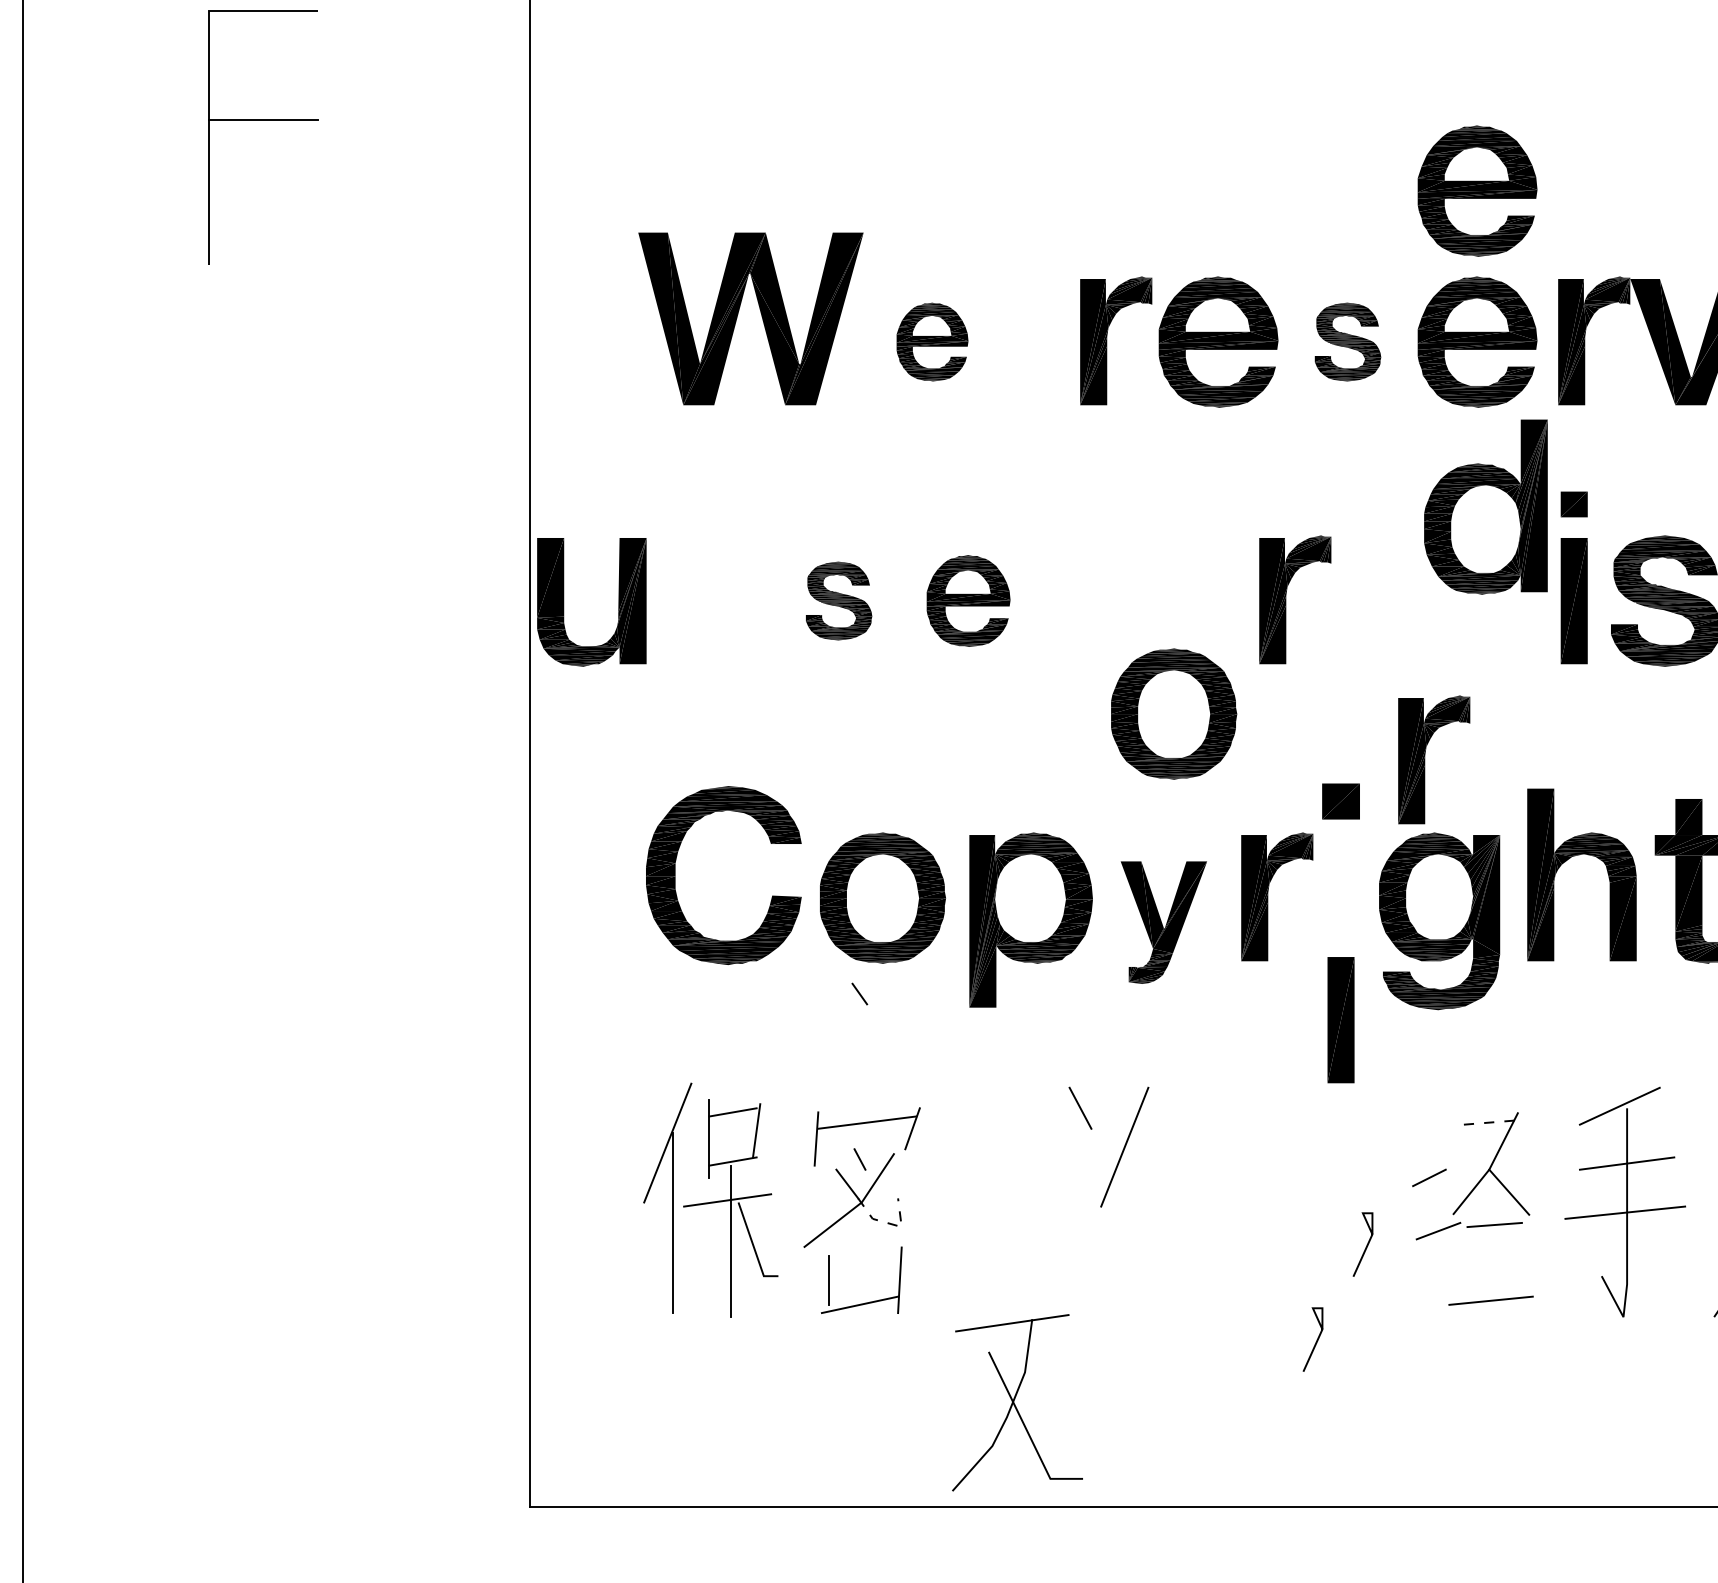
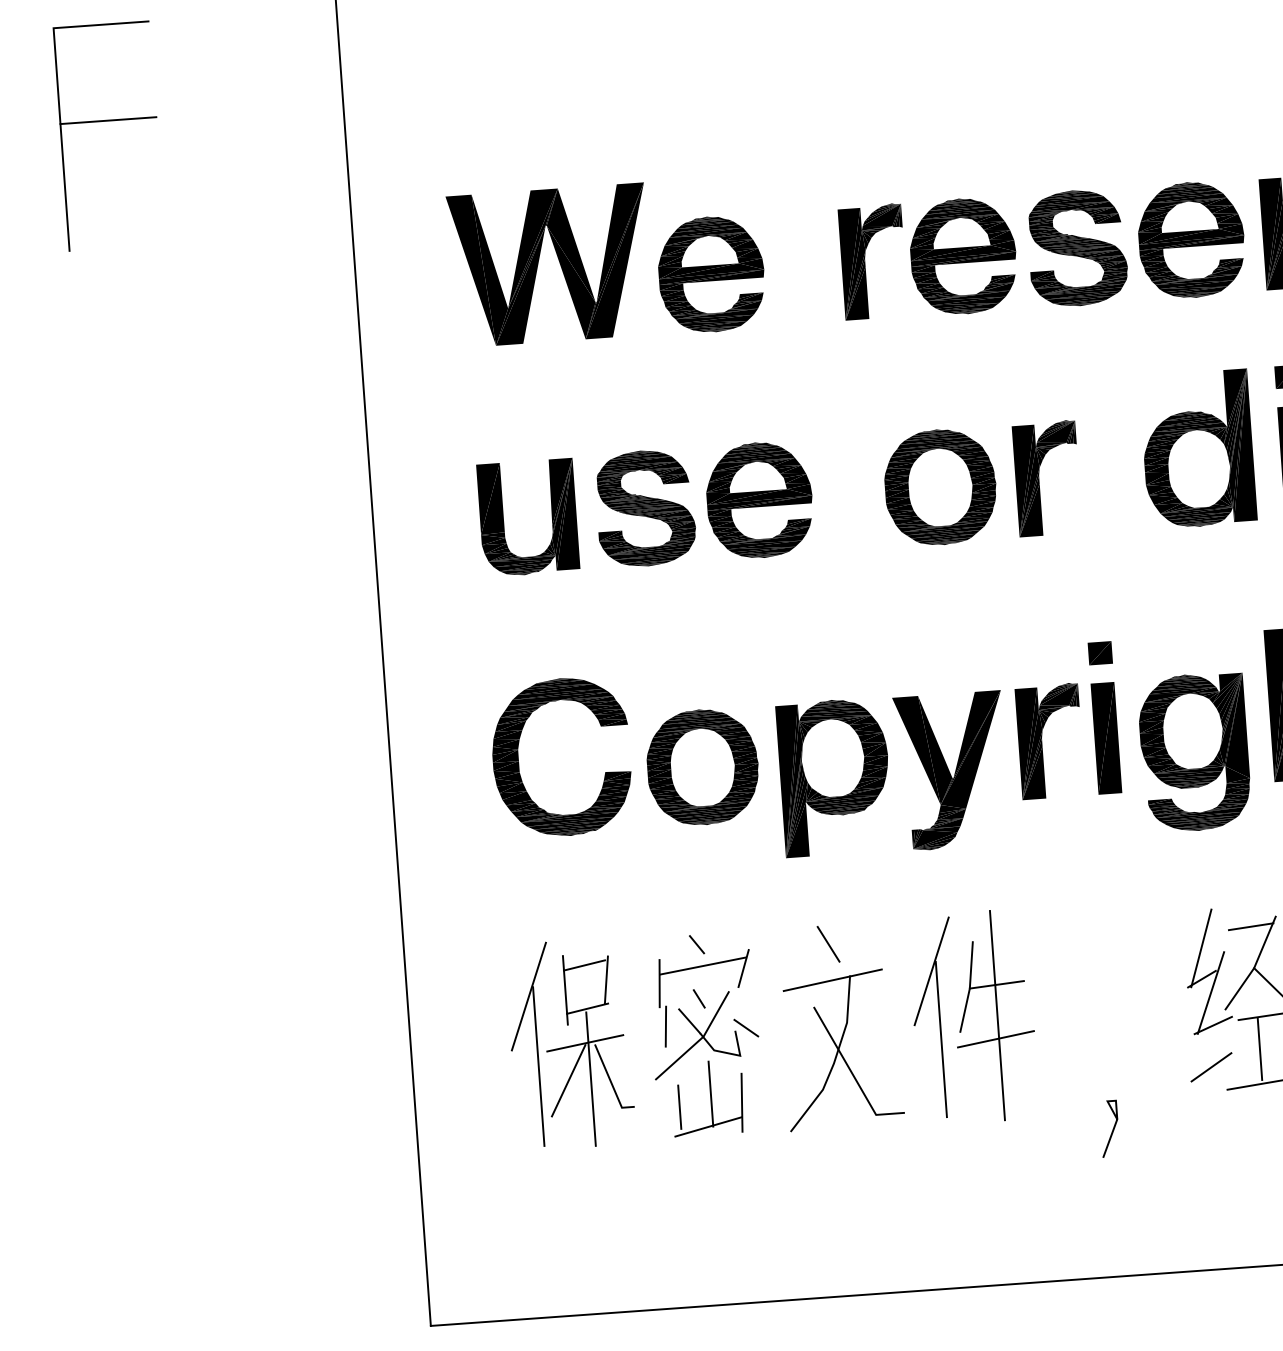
part: (1477, 190) -> (1181, 106), removed
part: (932, 341) -> (711, 273), size x1.67
part: (1347, 341) -> (1076, 247), size x1.67
part: (1485, 506) -> (1197, 448), moved
part: (838, 600) -> (645, 507), size x1.67
part: (968, 600) -> (759, 499), size x1.43
part: (564, 602) -> (504, 519), moved
part: (1174, 713) -> (940, 486), moved
part: (1425, 759) -> (1172, 610), removed
part: (1340, 801) -> (1099, 653), size x0.71
part: (1163, 922) -> (951, 771), size x1.43
line: (859, 993) -> (696, 944), moved
part: (1340, 1020) -> (1105, 738), moved
line: (1080, 1107) -> (828, 943), moved
line: (1489, 1122) -> (1251, 926), dashed -> solid
line: (1430, 1143) -> (1200, 948), added
line: (819, 1187) -> (665, 1026), added
line: (1438, 1194) -> (1210, 993), added
line: (910, 1196) -> (746, 1028), added
part: (1191, 1202) -> (993, 1015), added
line: (888, 1223) -> (728, 1053), dashed -> solid
line: (1130, 1224) -> (941, 1039), added
line: (705, 1241) -> (568, 1080), added
line: (1366, 1244) -> (1150, 1041), removed
line: (1489, 1261) -> (1260, 1049), added
line: (865, 1267) -> (710, 1093), added
line: (1432, 1277) -> (1210, 1066), added
part: (1017, 1402) -> (842, 1049), moved

